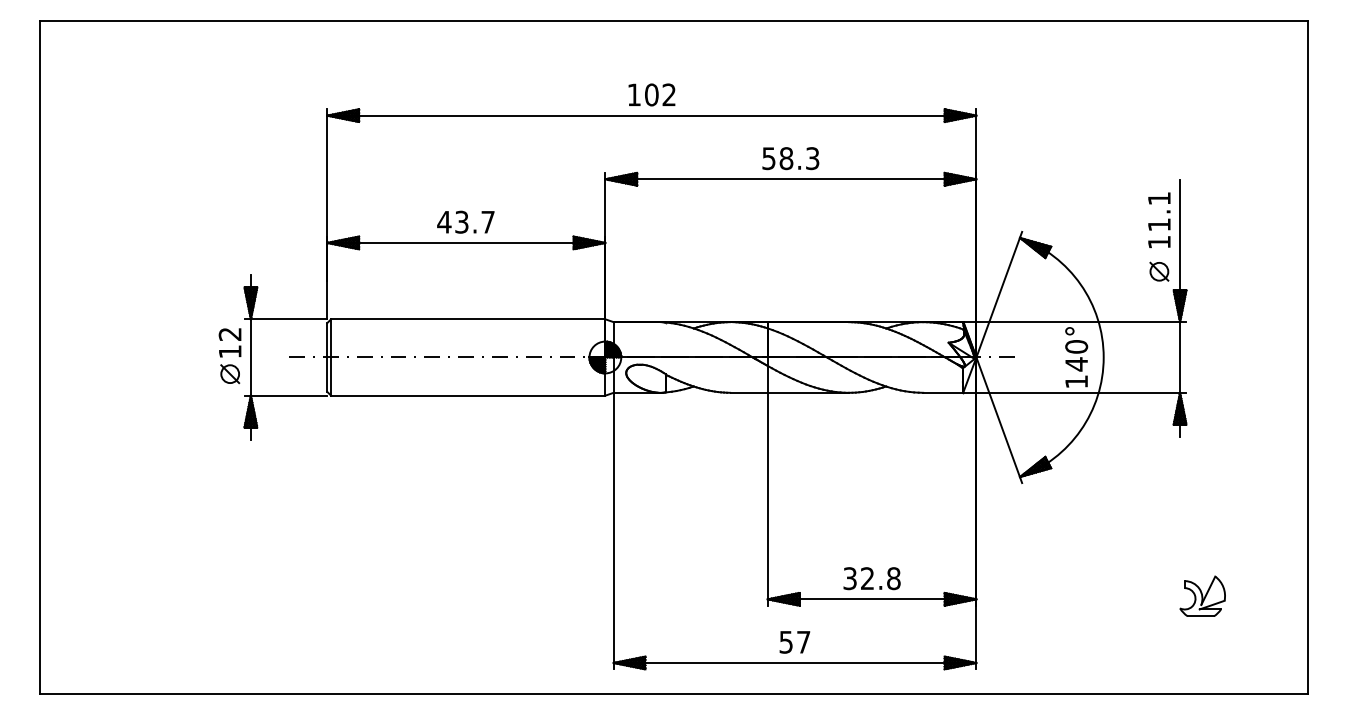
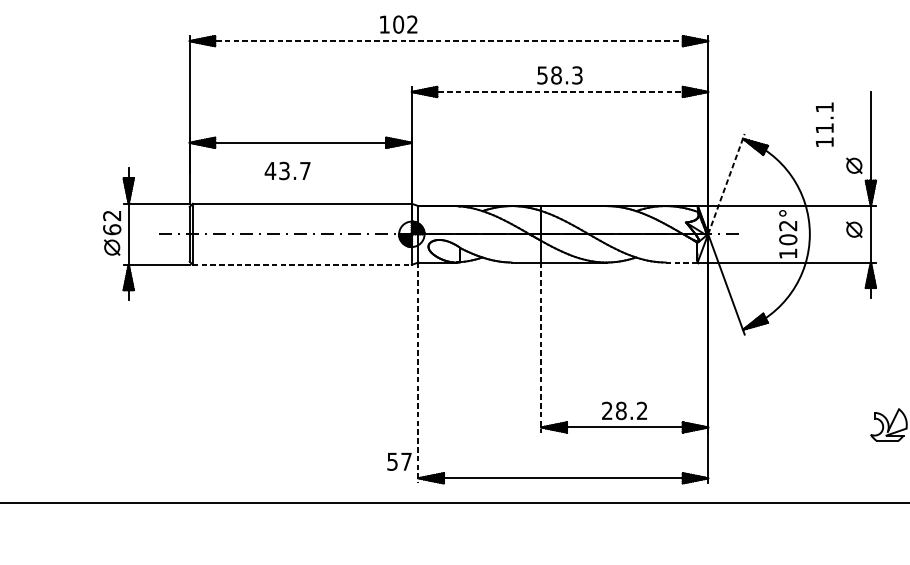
text: (651, 94) -> (398, 24), moved
line: (651, 115) -> (448, 41), solid -> dashed
line: (790, 179) -> (559, 92), solid -> dashed
text: (1159, 219) -> (824, 124), moved
text: (465, 221) -> (287, 170), moved
line: (999, 294) -> (726, 183), solid -> dashed
text: (229, 351) -> (111, 229), 12 -> 62
part: (1159, 351) -> (854, 229), added
text: (1076, 355) -> (788, 232), 140° -> 102°
line: (943, 392) -> (681, 262), solid -> dashed
line: (468, 395) -> (302, 264), solid -> dashed
line: (767, 499) -> (541, 347), solid -> dashed
line: (613, 531) -> (418, 373), solid -> dashed
text: (871, 578) -> (624, 410), 32.8 -> 28.2
text: (794, 642) -> (399, 461), moved

